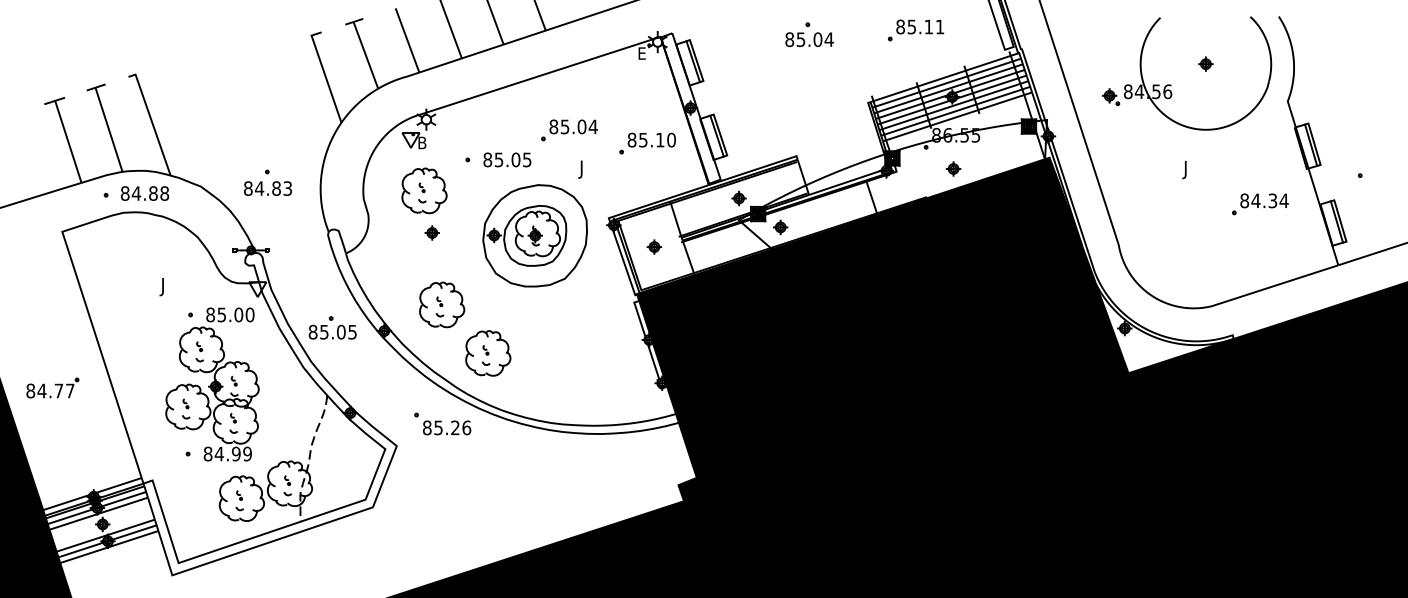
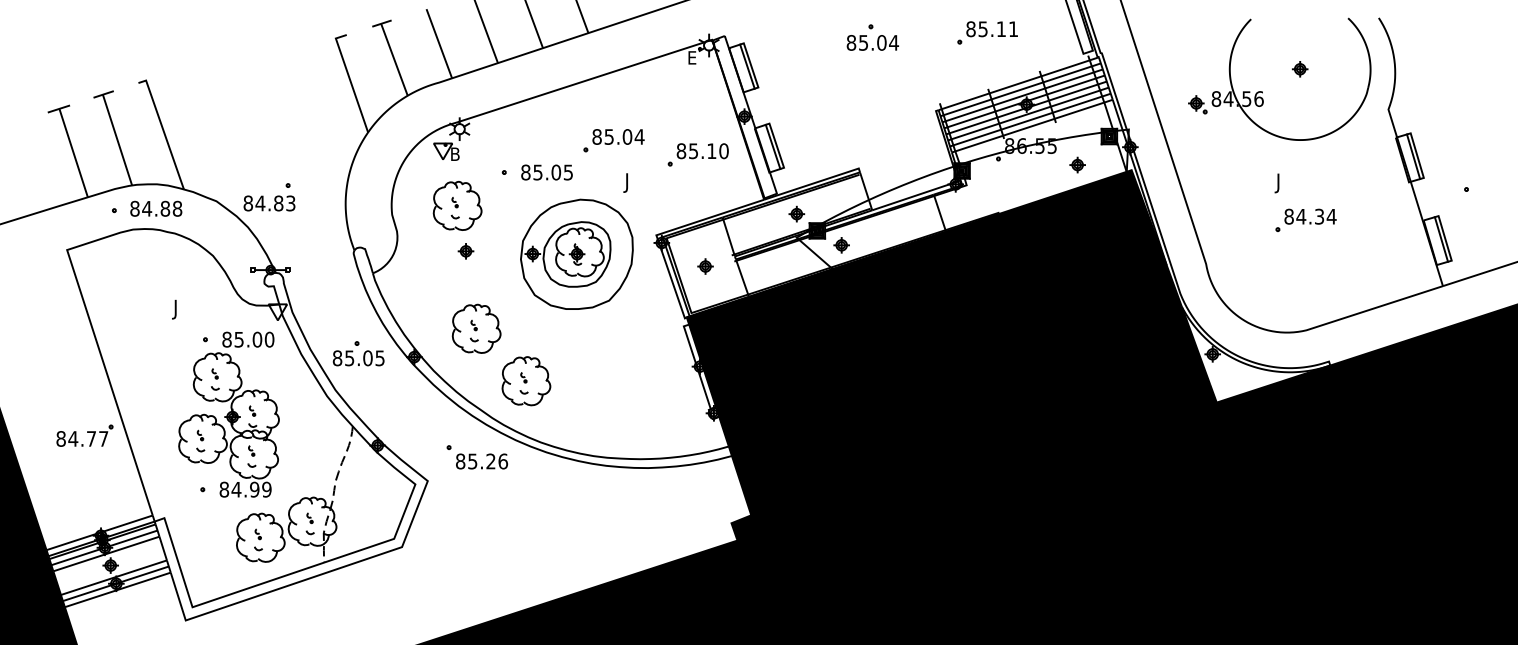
part: (953, 168) -> (1077, 164), moved
text: (267, 188) -> (268, 203), moved
part: (1260, 204) -> (1306, 220), moved
part: (52, 387) -> (84, 435), moved

